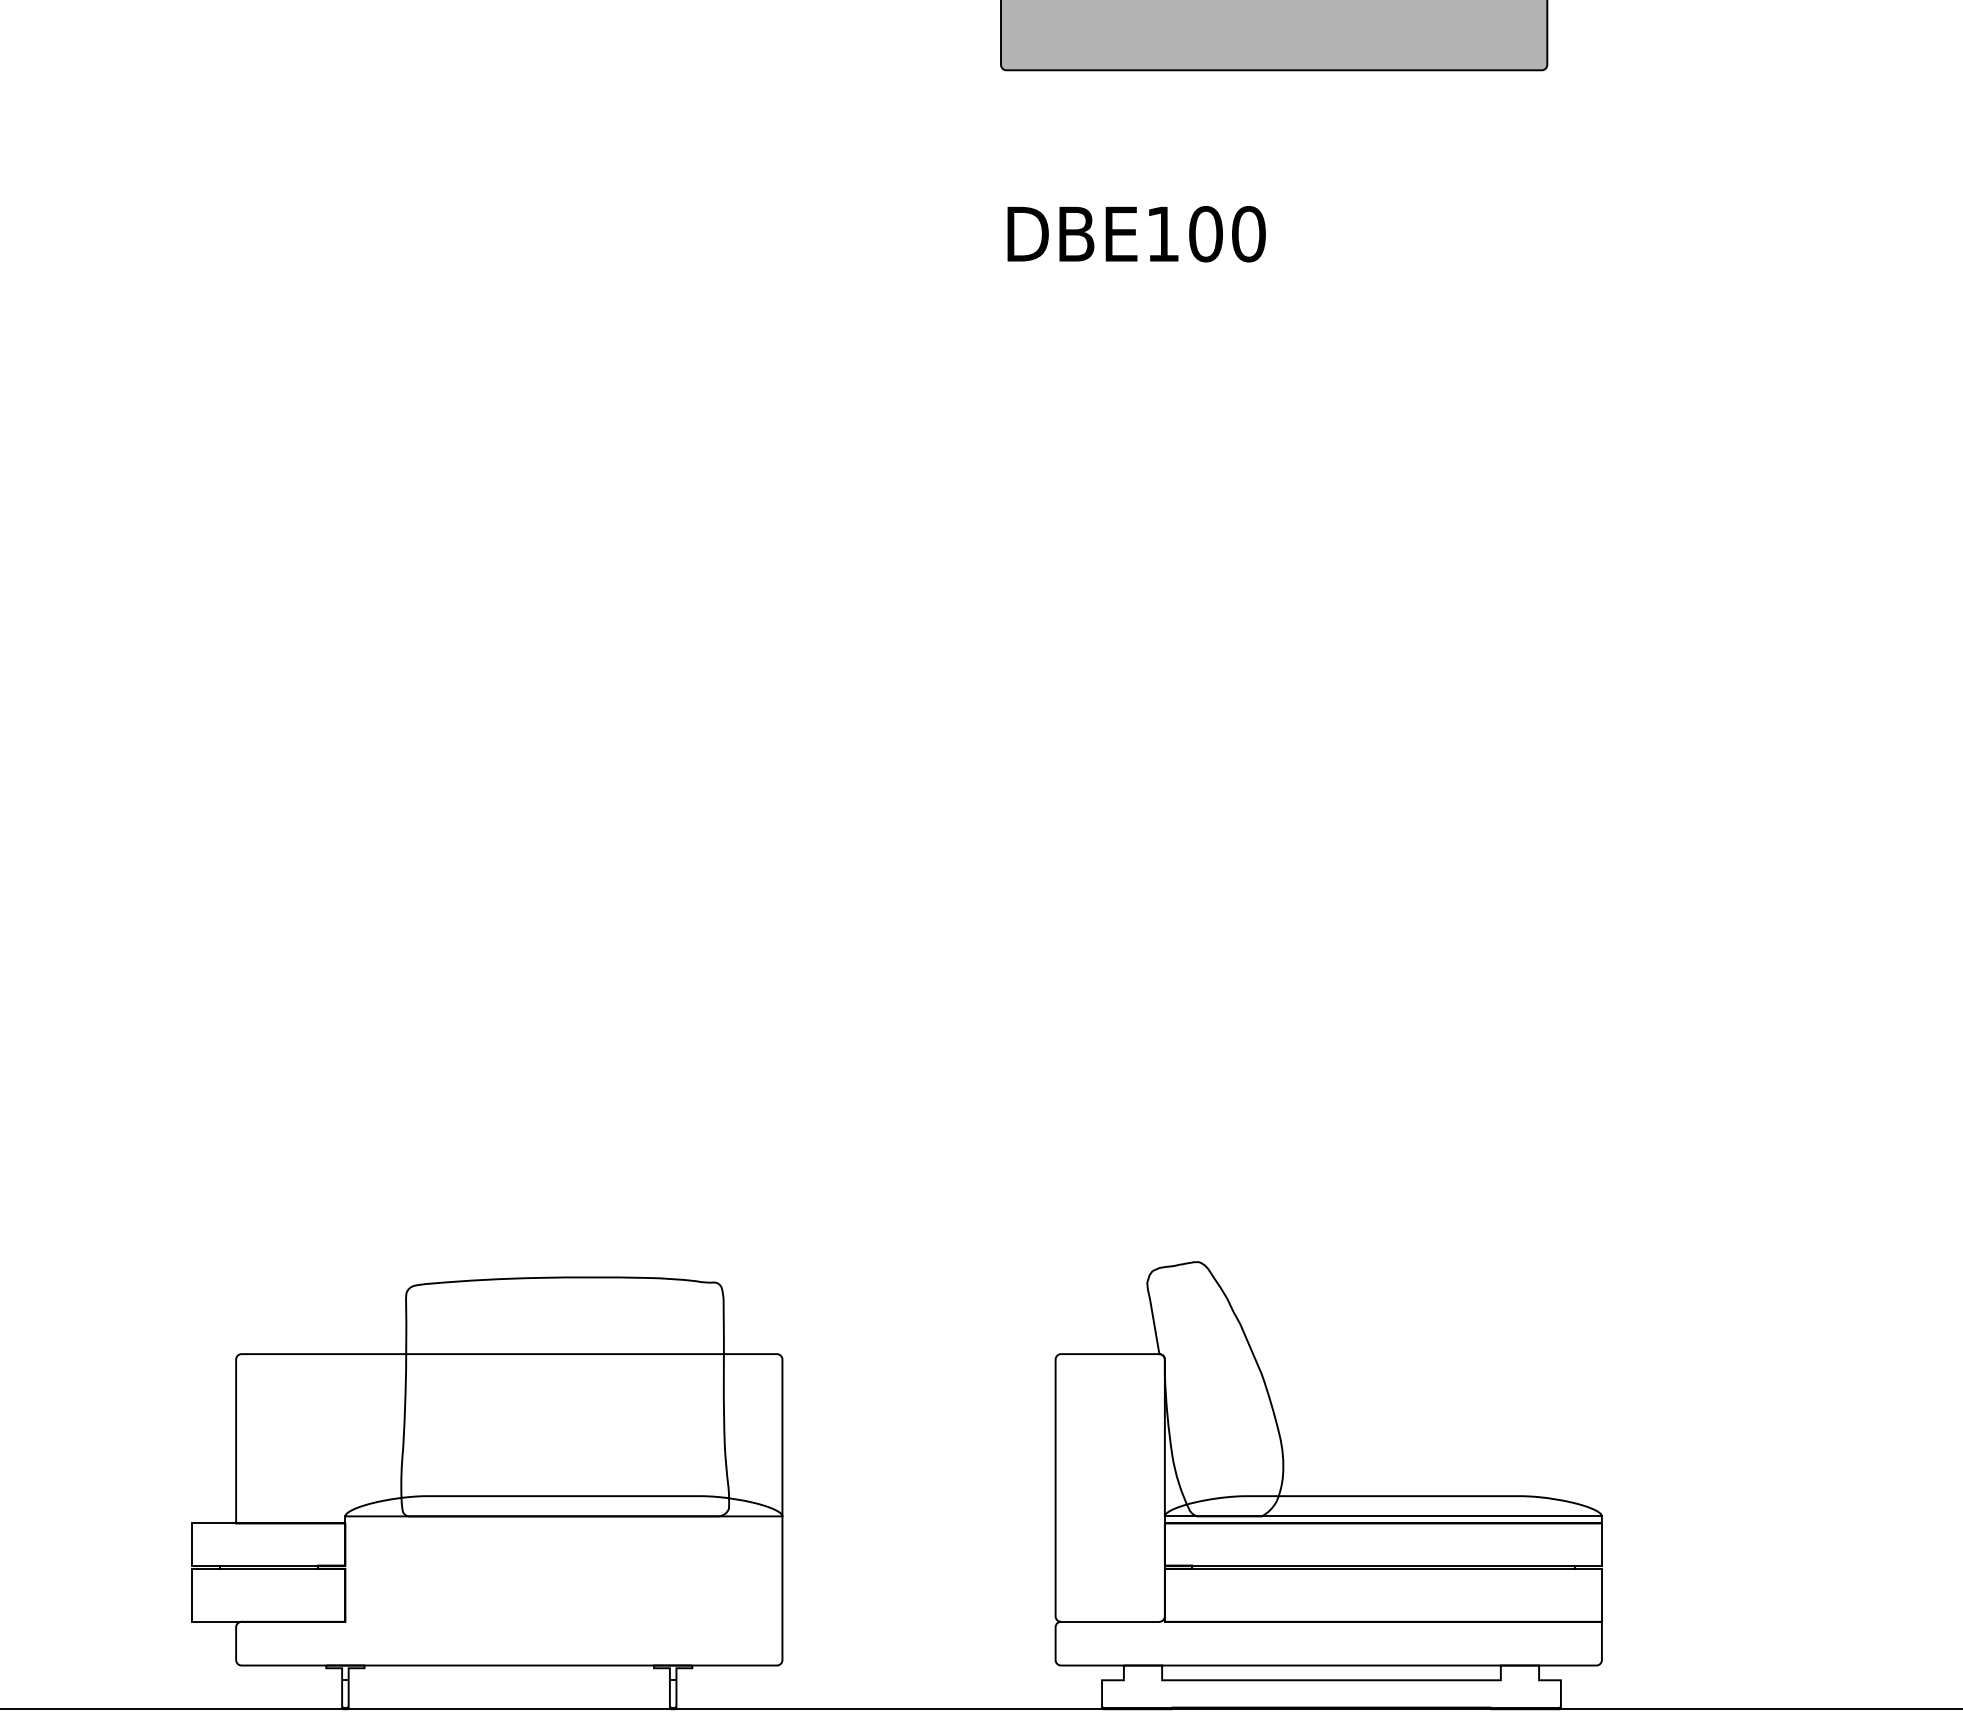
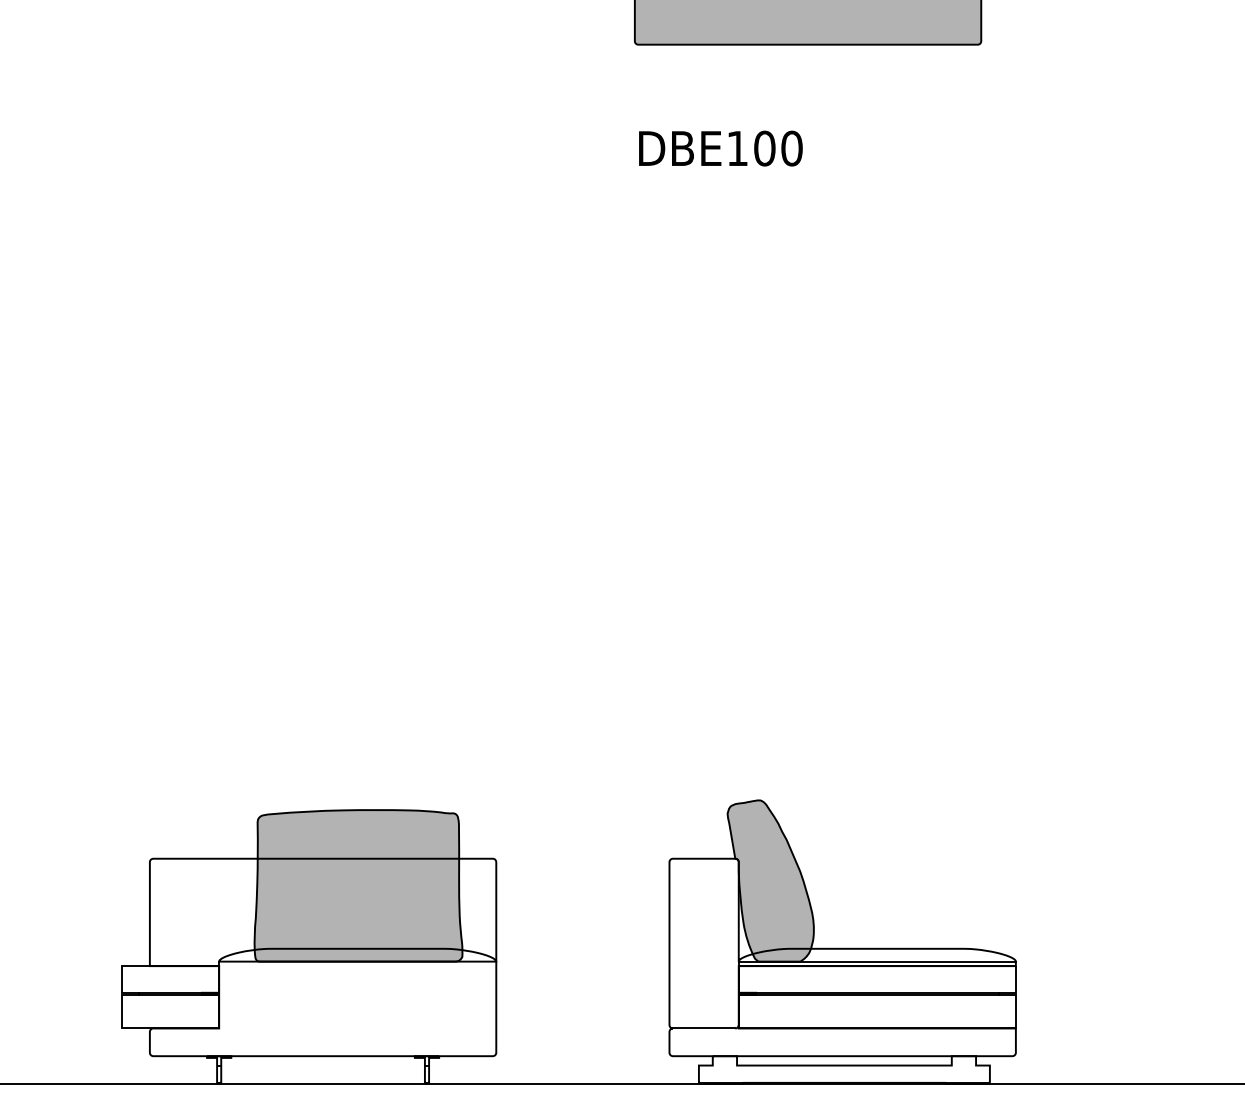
fill: (1214, 1388) -> (770, 880), added
fill: (565, 1396) -> (358, 885), added

